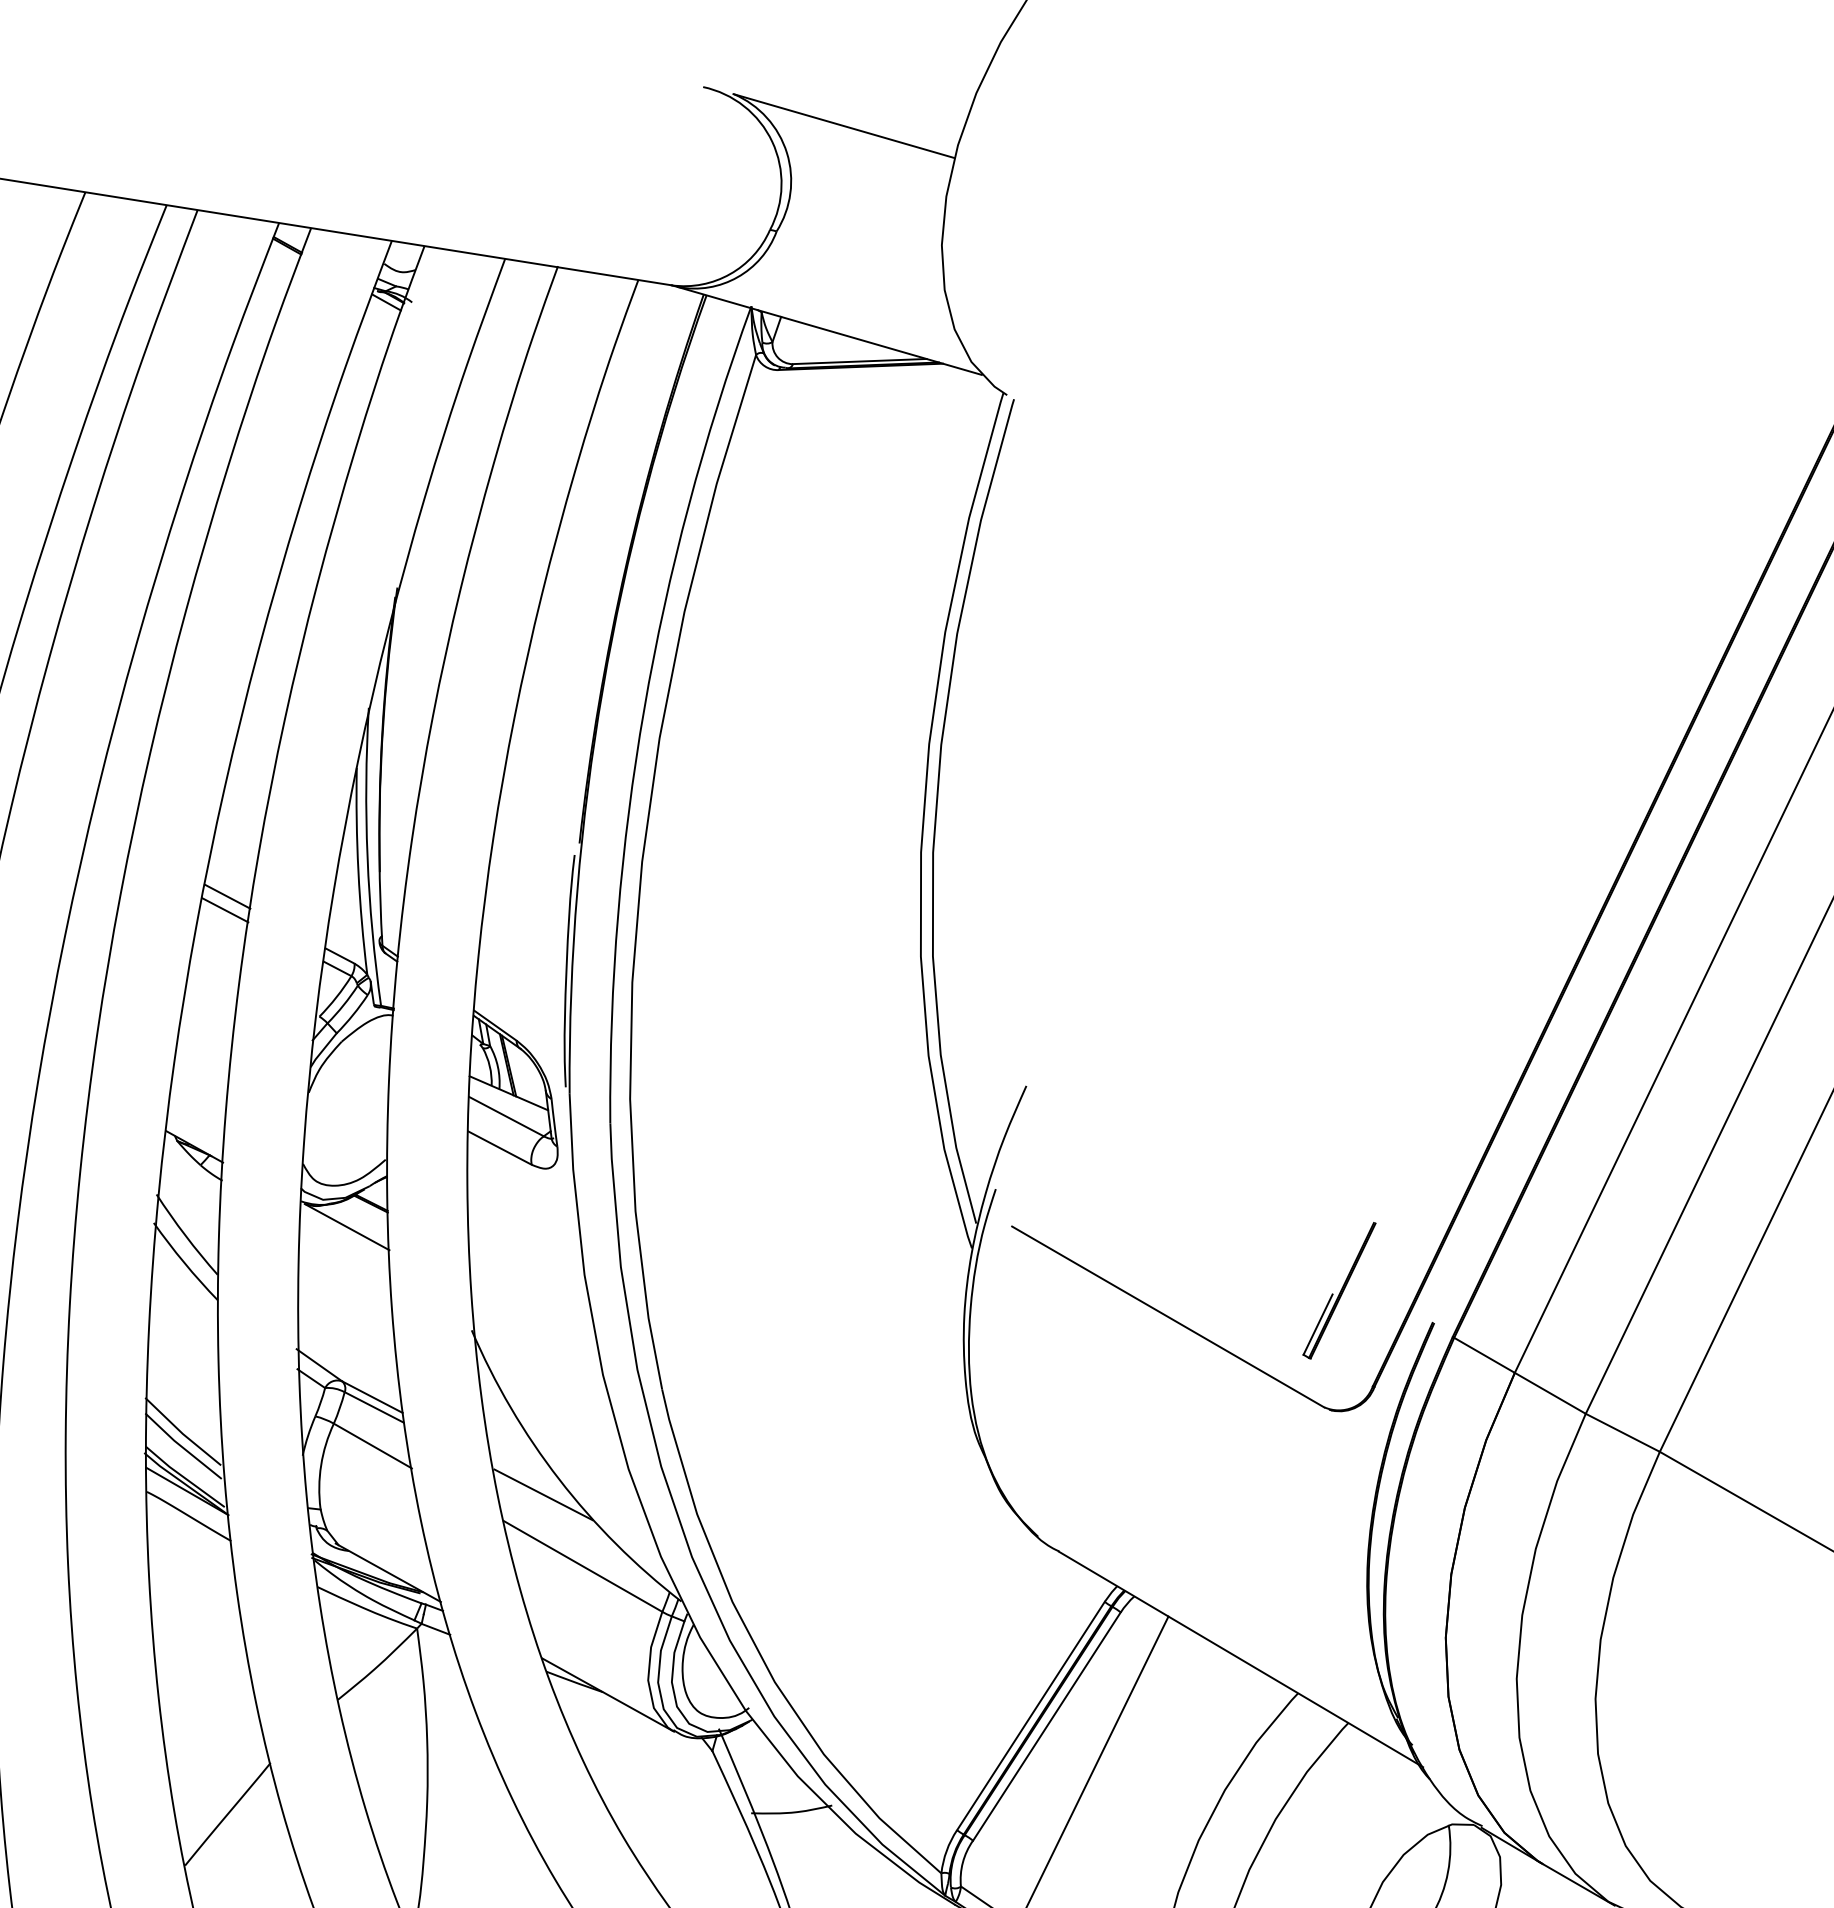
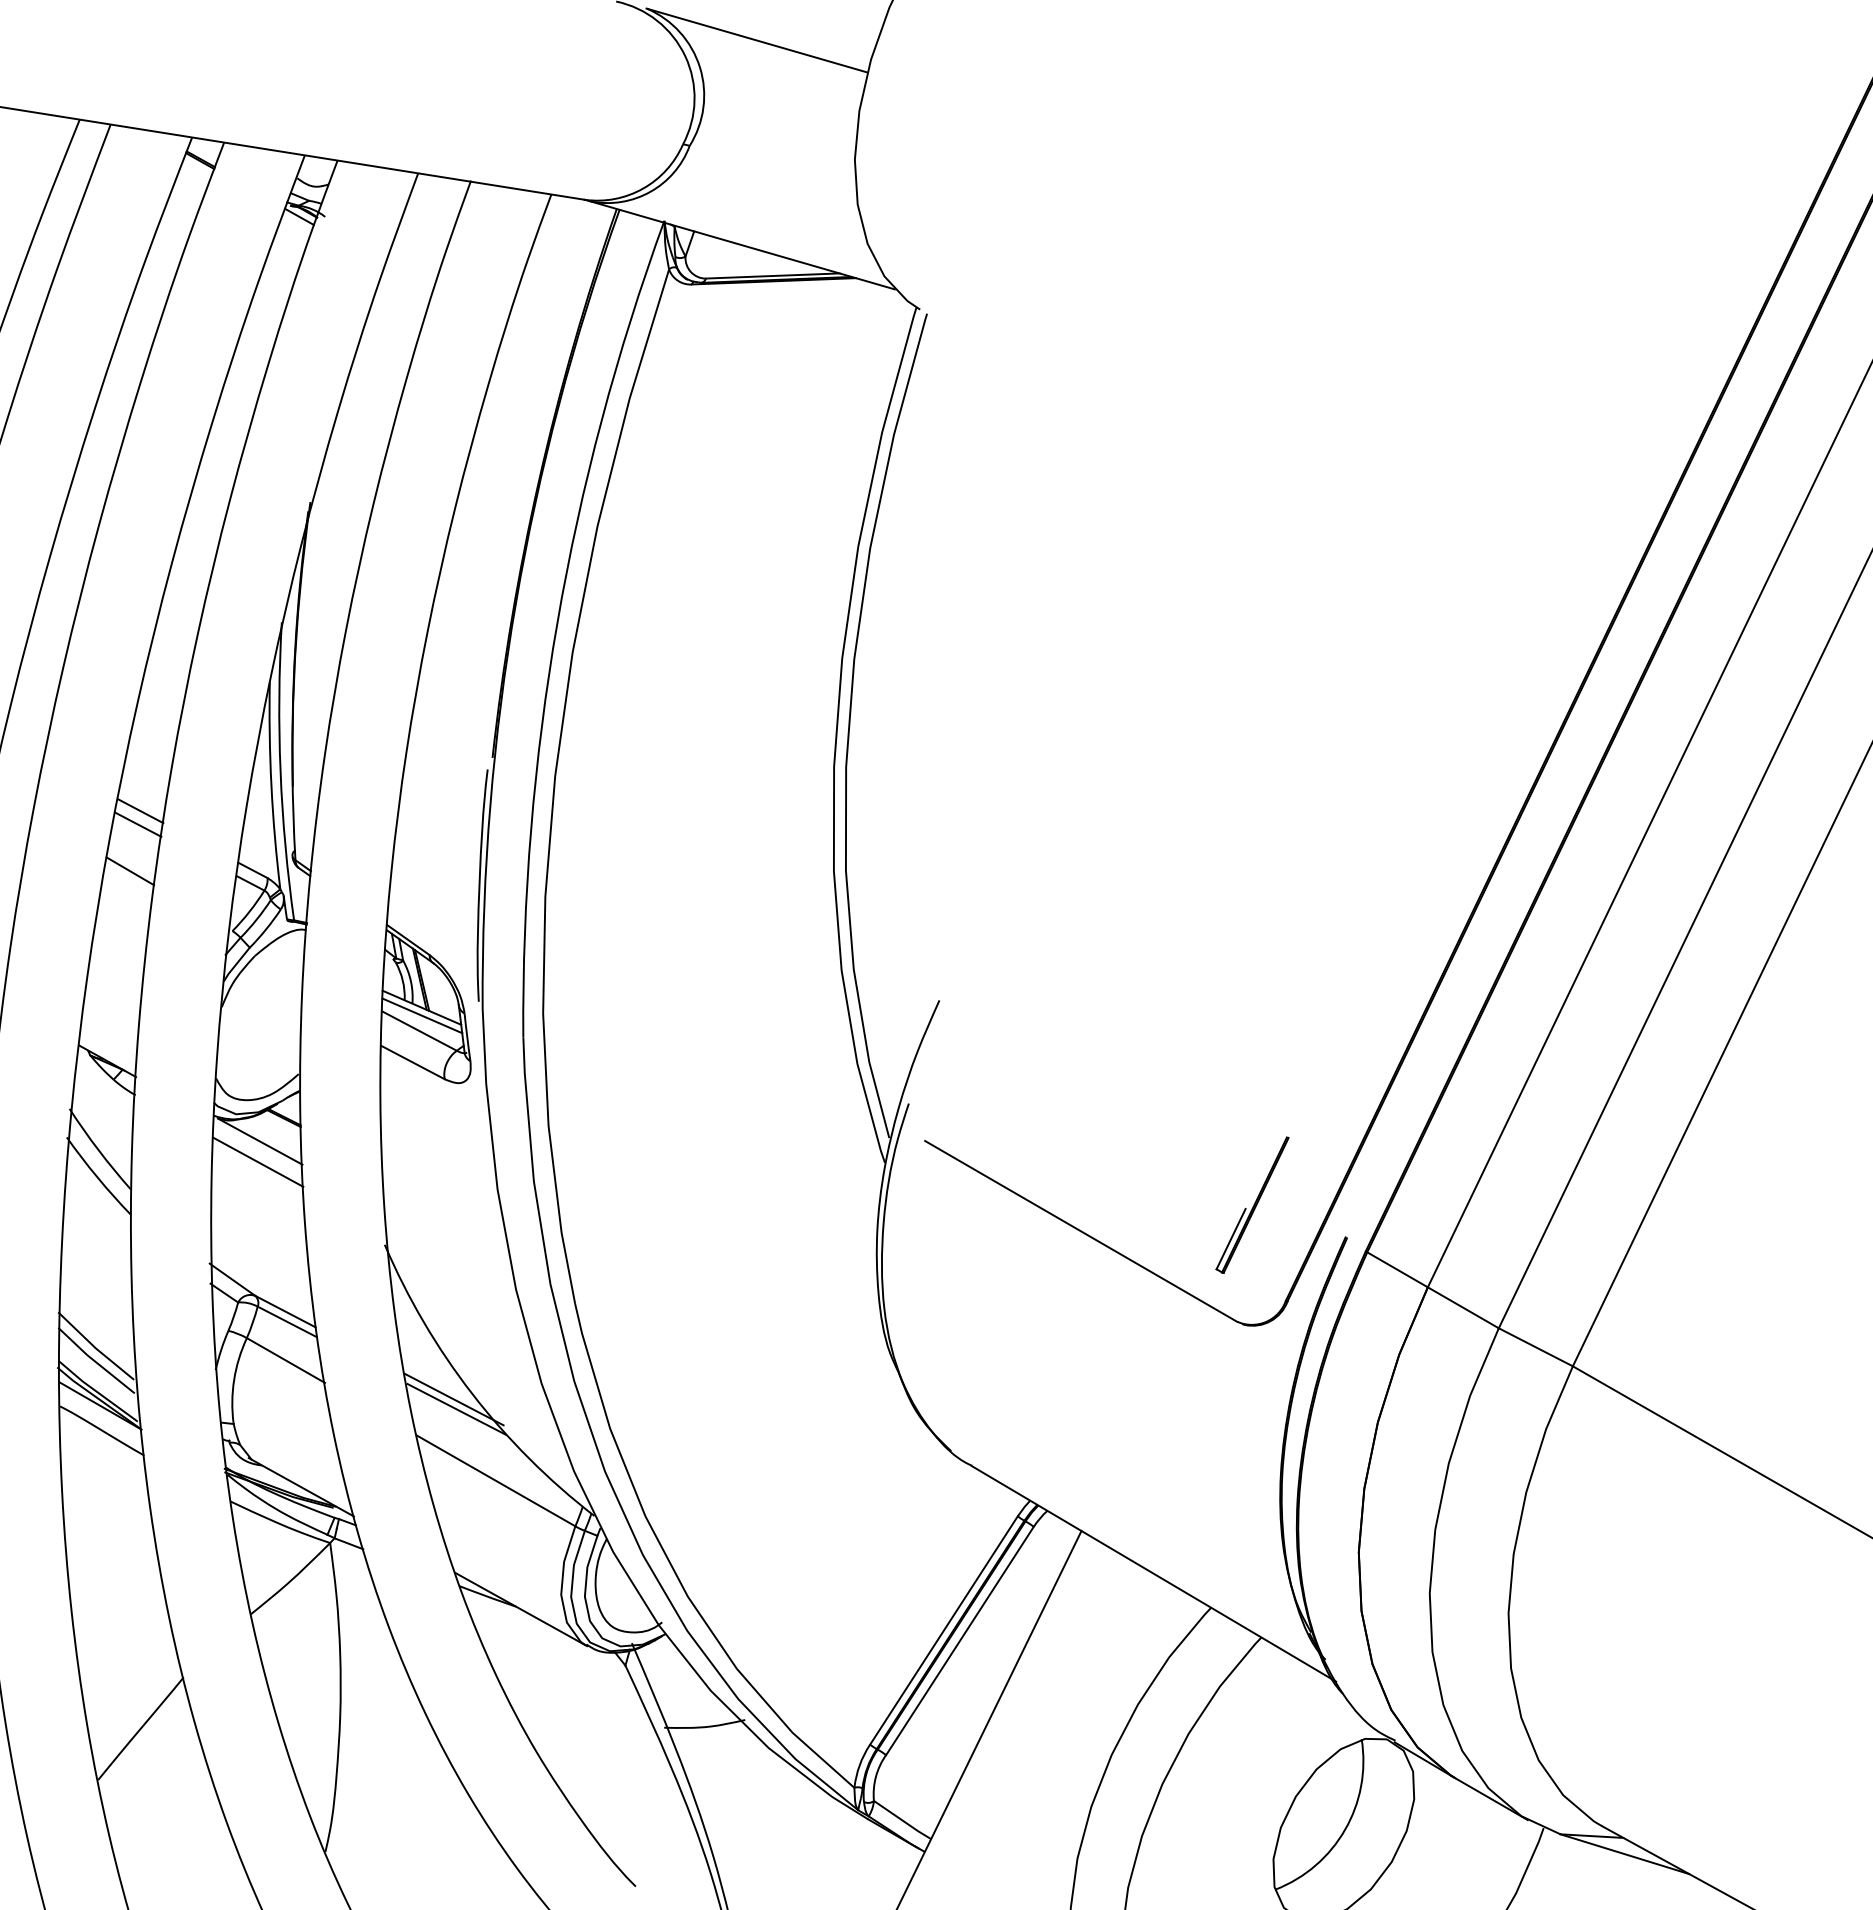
line: (217, 957) -> (130, 871), added
line: (509, 1101) -> (422, 1015), added
line: (345, 1247) -> (258, 1161), added
line: (540, 1485) -> (453, 1399), added

